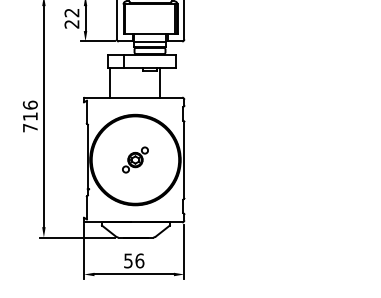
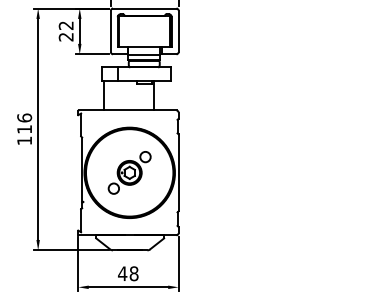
text: (30, 128) -> (24, 141), 716 -> 116
part: (135, 159) -> (129, 172), size x1.67
text: (133, 260) -> (127, 273), 56 -> 48

